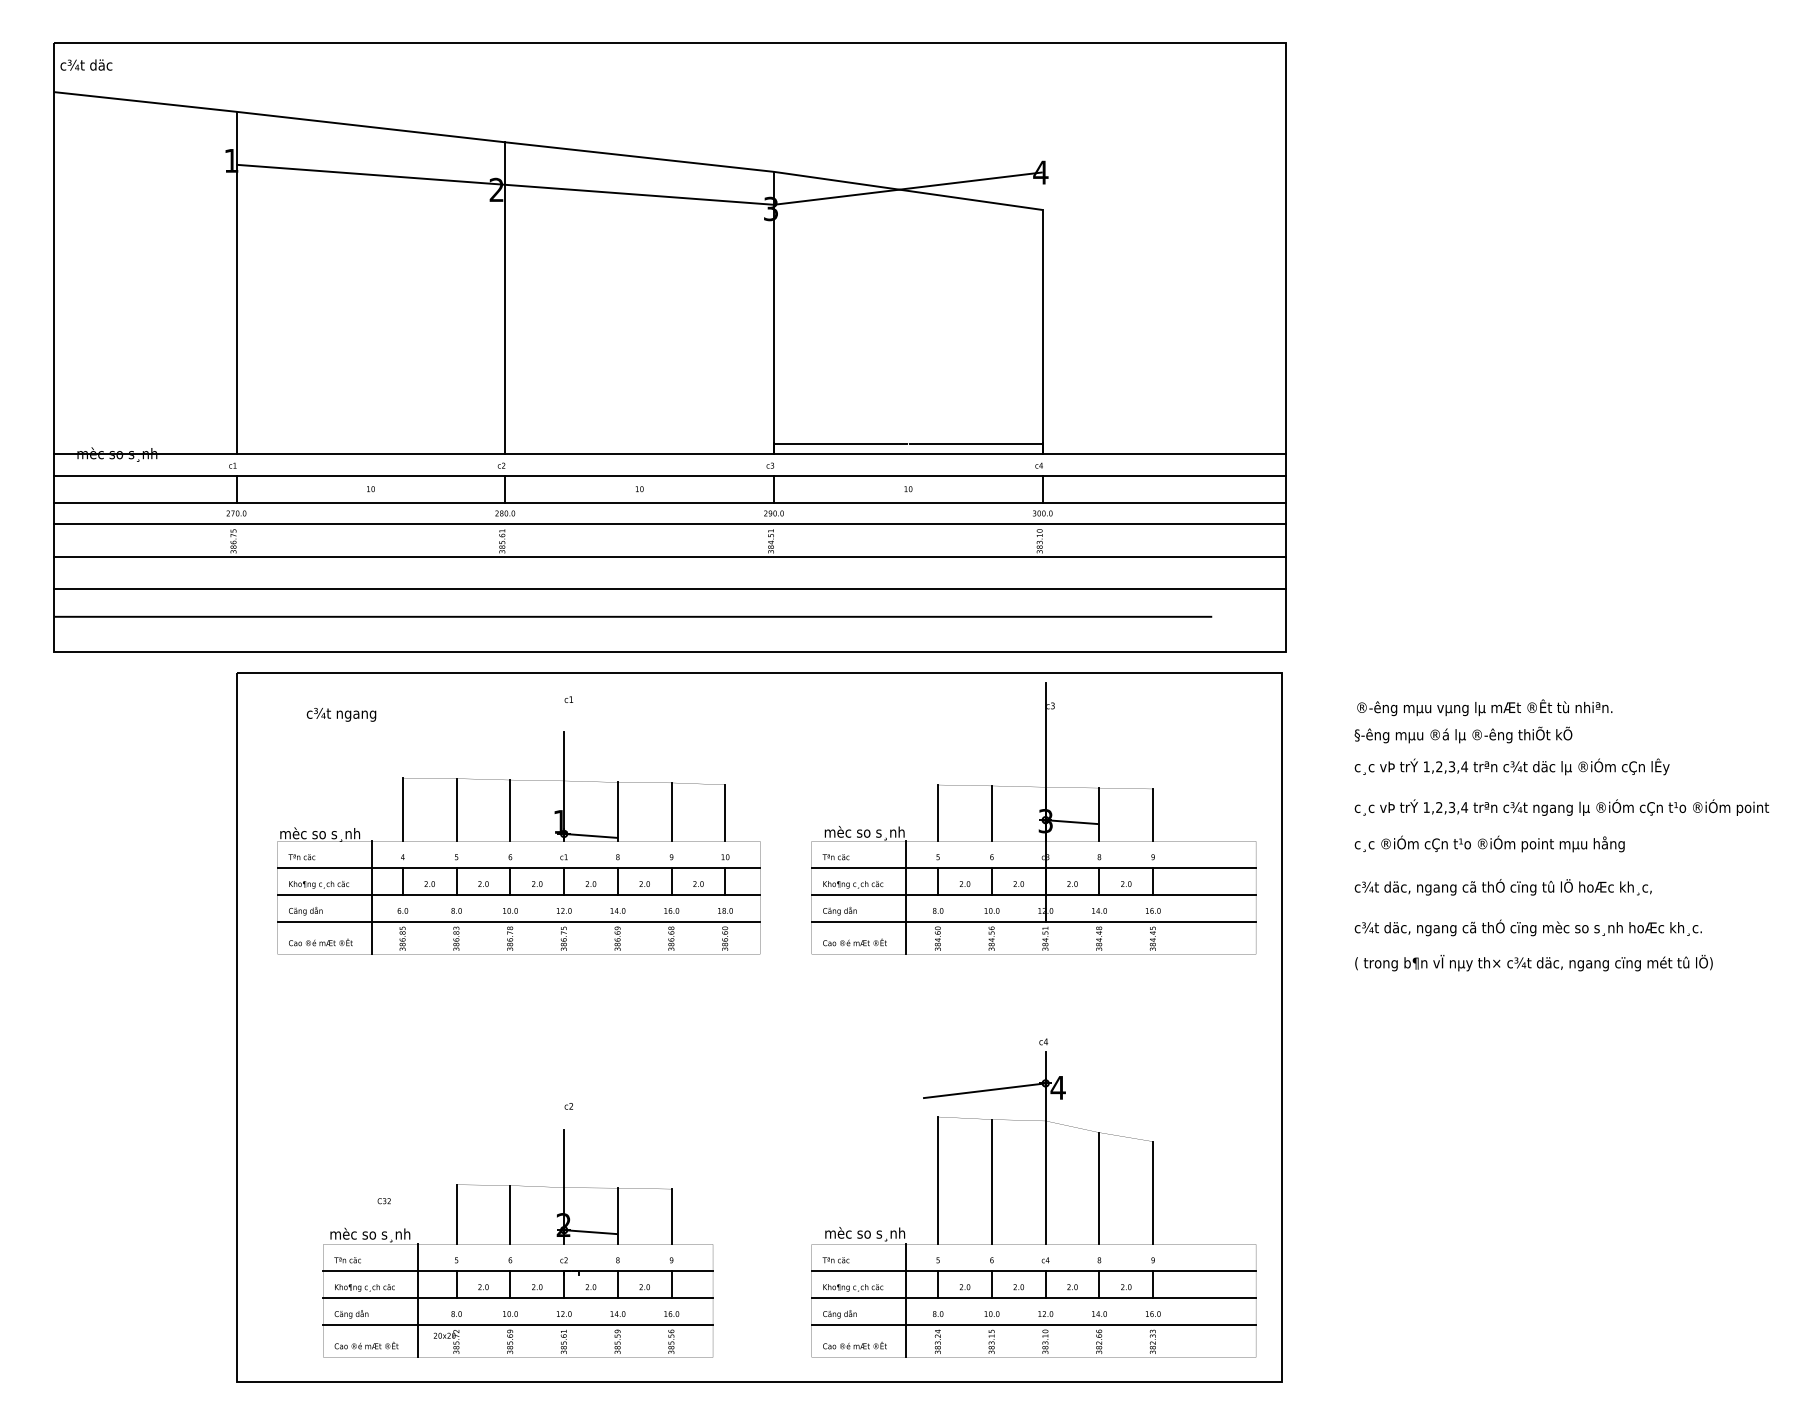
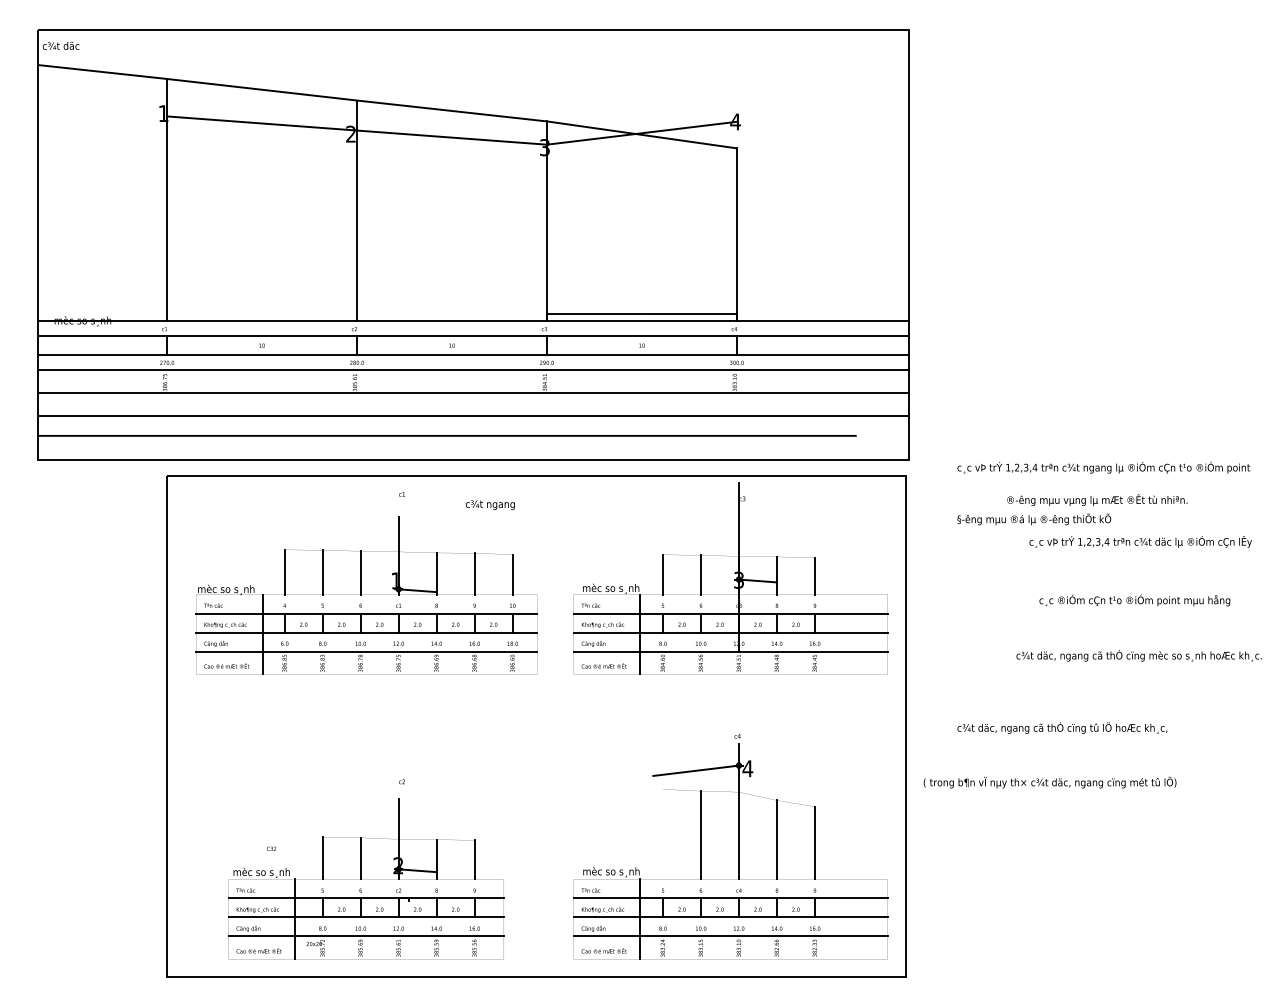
text: (1485, 706) -> (1097, 499), moved
text: (341, 713) -> (490, 504), moved
text: (1511, 766) -> (1140, 541), moved
text: (1561, 807) -> (1103, 467), moved
text: (1489, 844) -> (1134, 600), moved
text: (1503, 886) -> (1062, 727), moved
text: (1527, 927) -> (1138, 655), moved
text: (1533, 962) -> (1049, 782), moved
line: (938, 1180) -> (663, 834), removed

